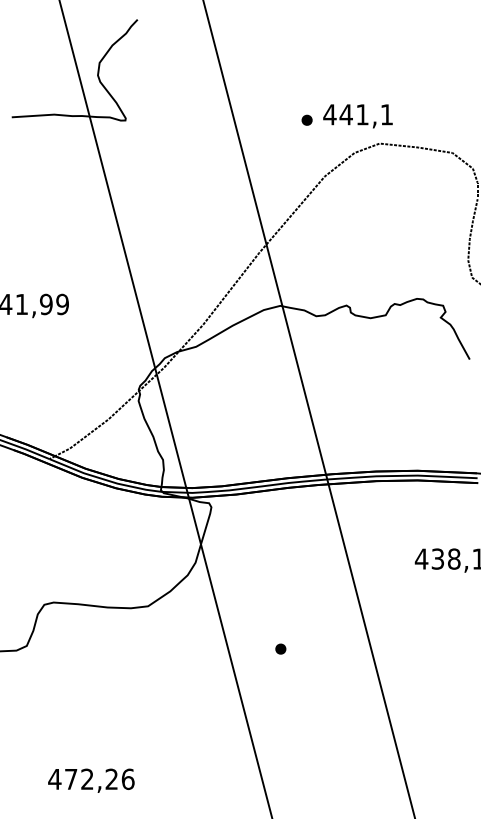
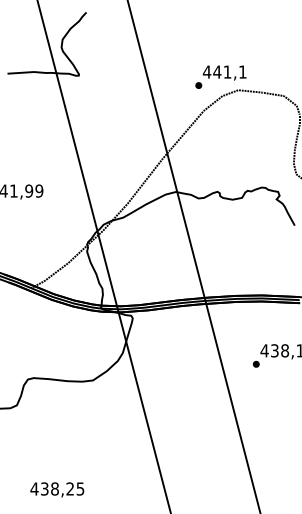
part: (306, 120) -> (198, 85), moved
part: (279, 647) -> (255, 363), moved
text: (99, 778) -> (62, 488), 472,26 -> 438,25

